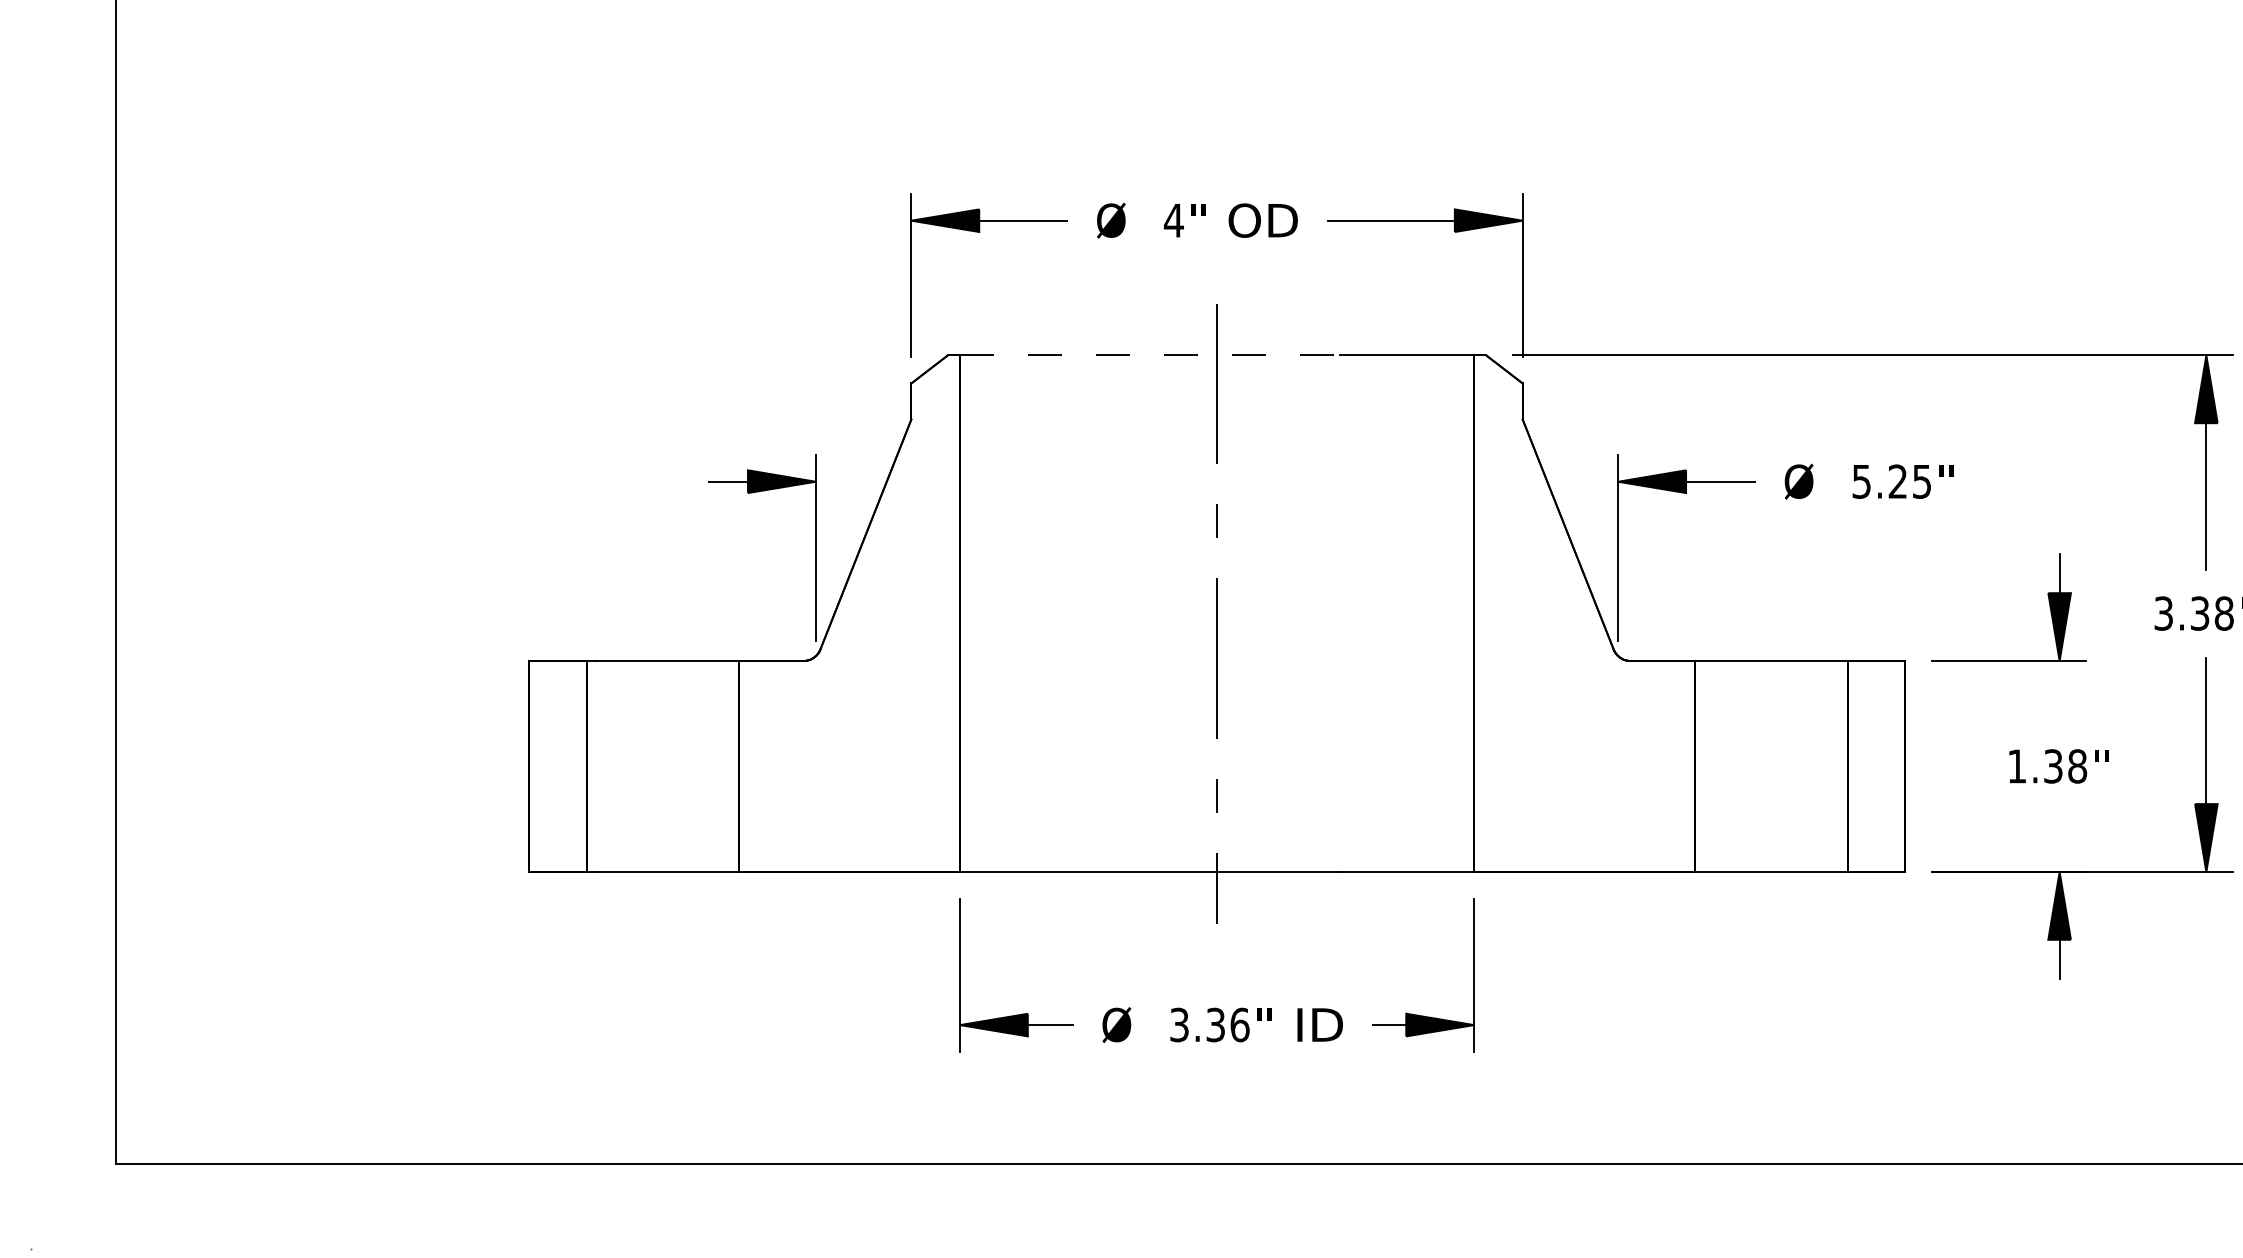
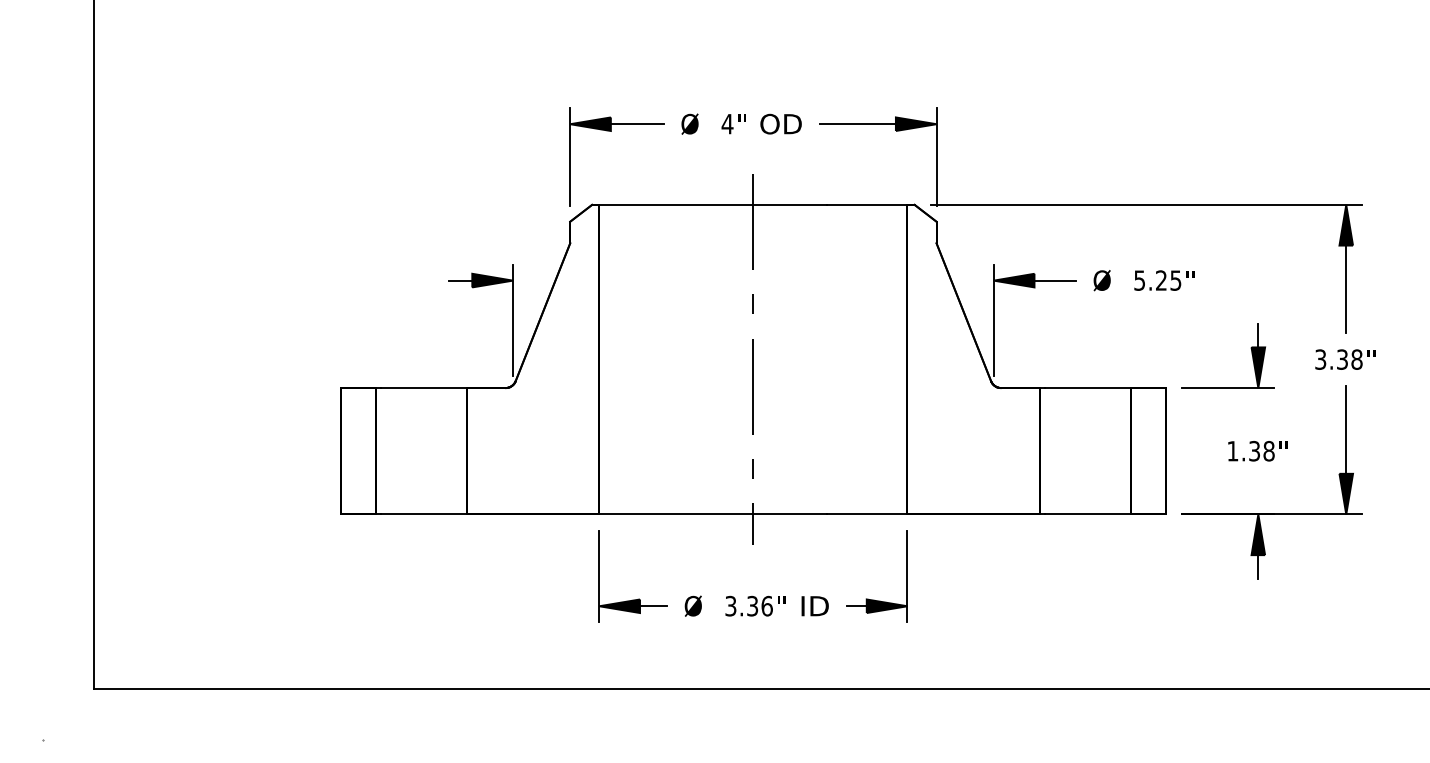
line: (1150, 354) -> (713, 204), dashed -> solid

